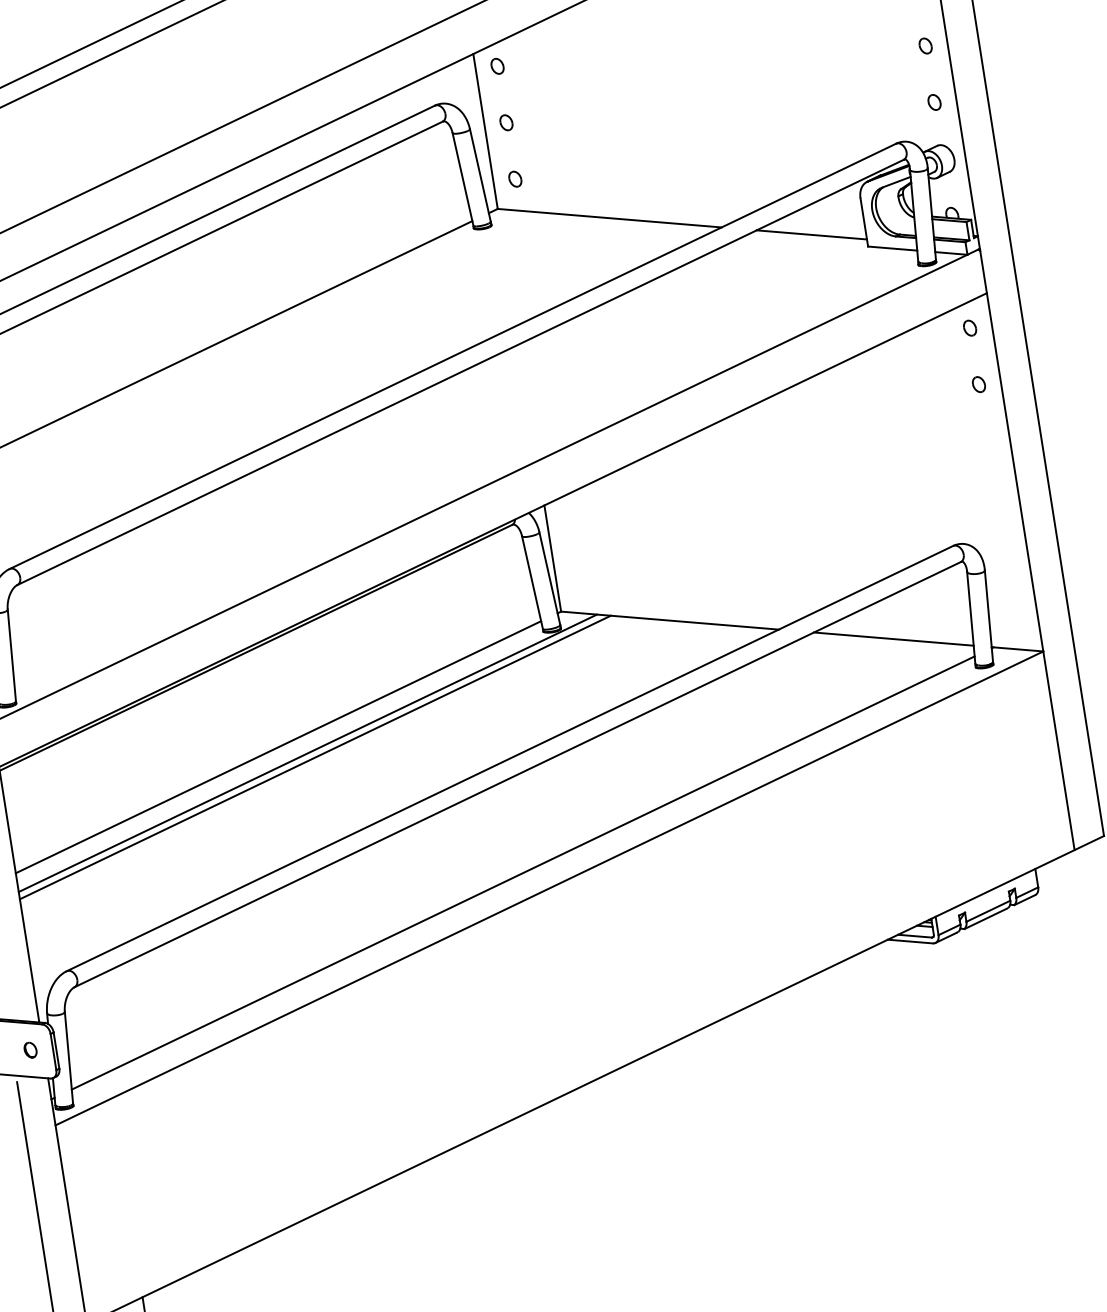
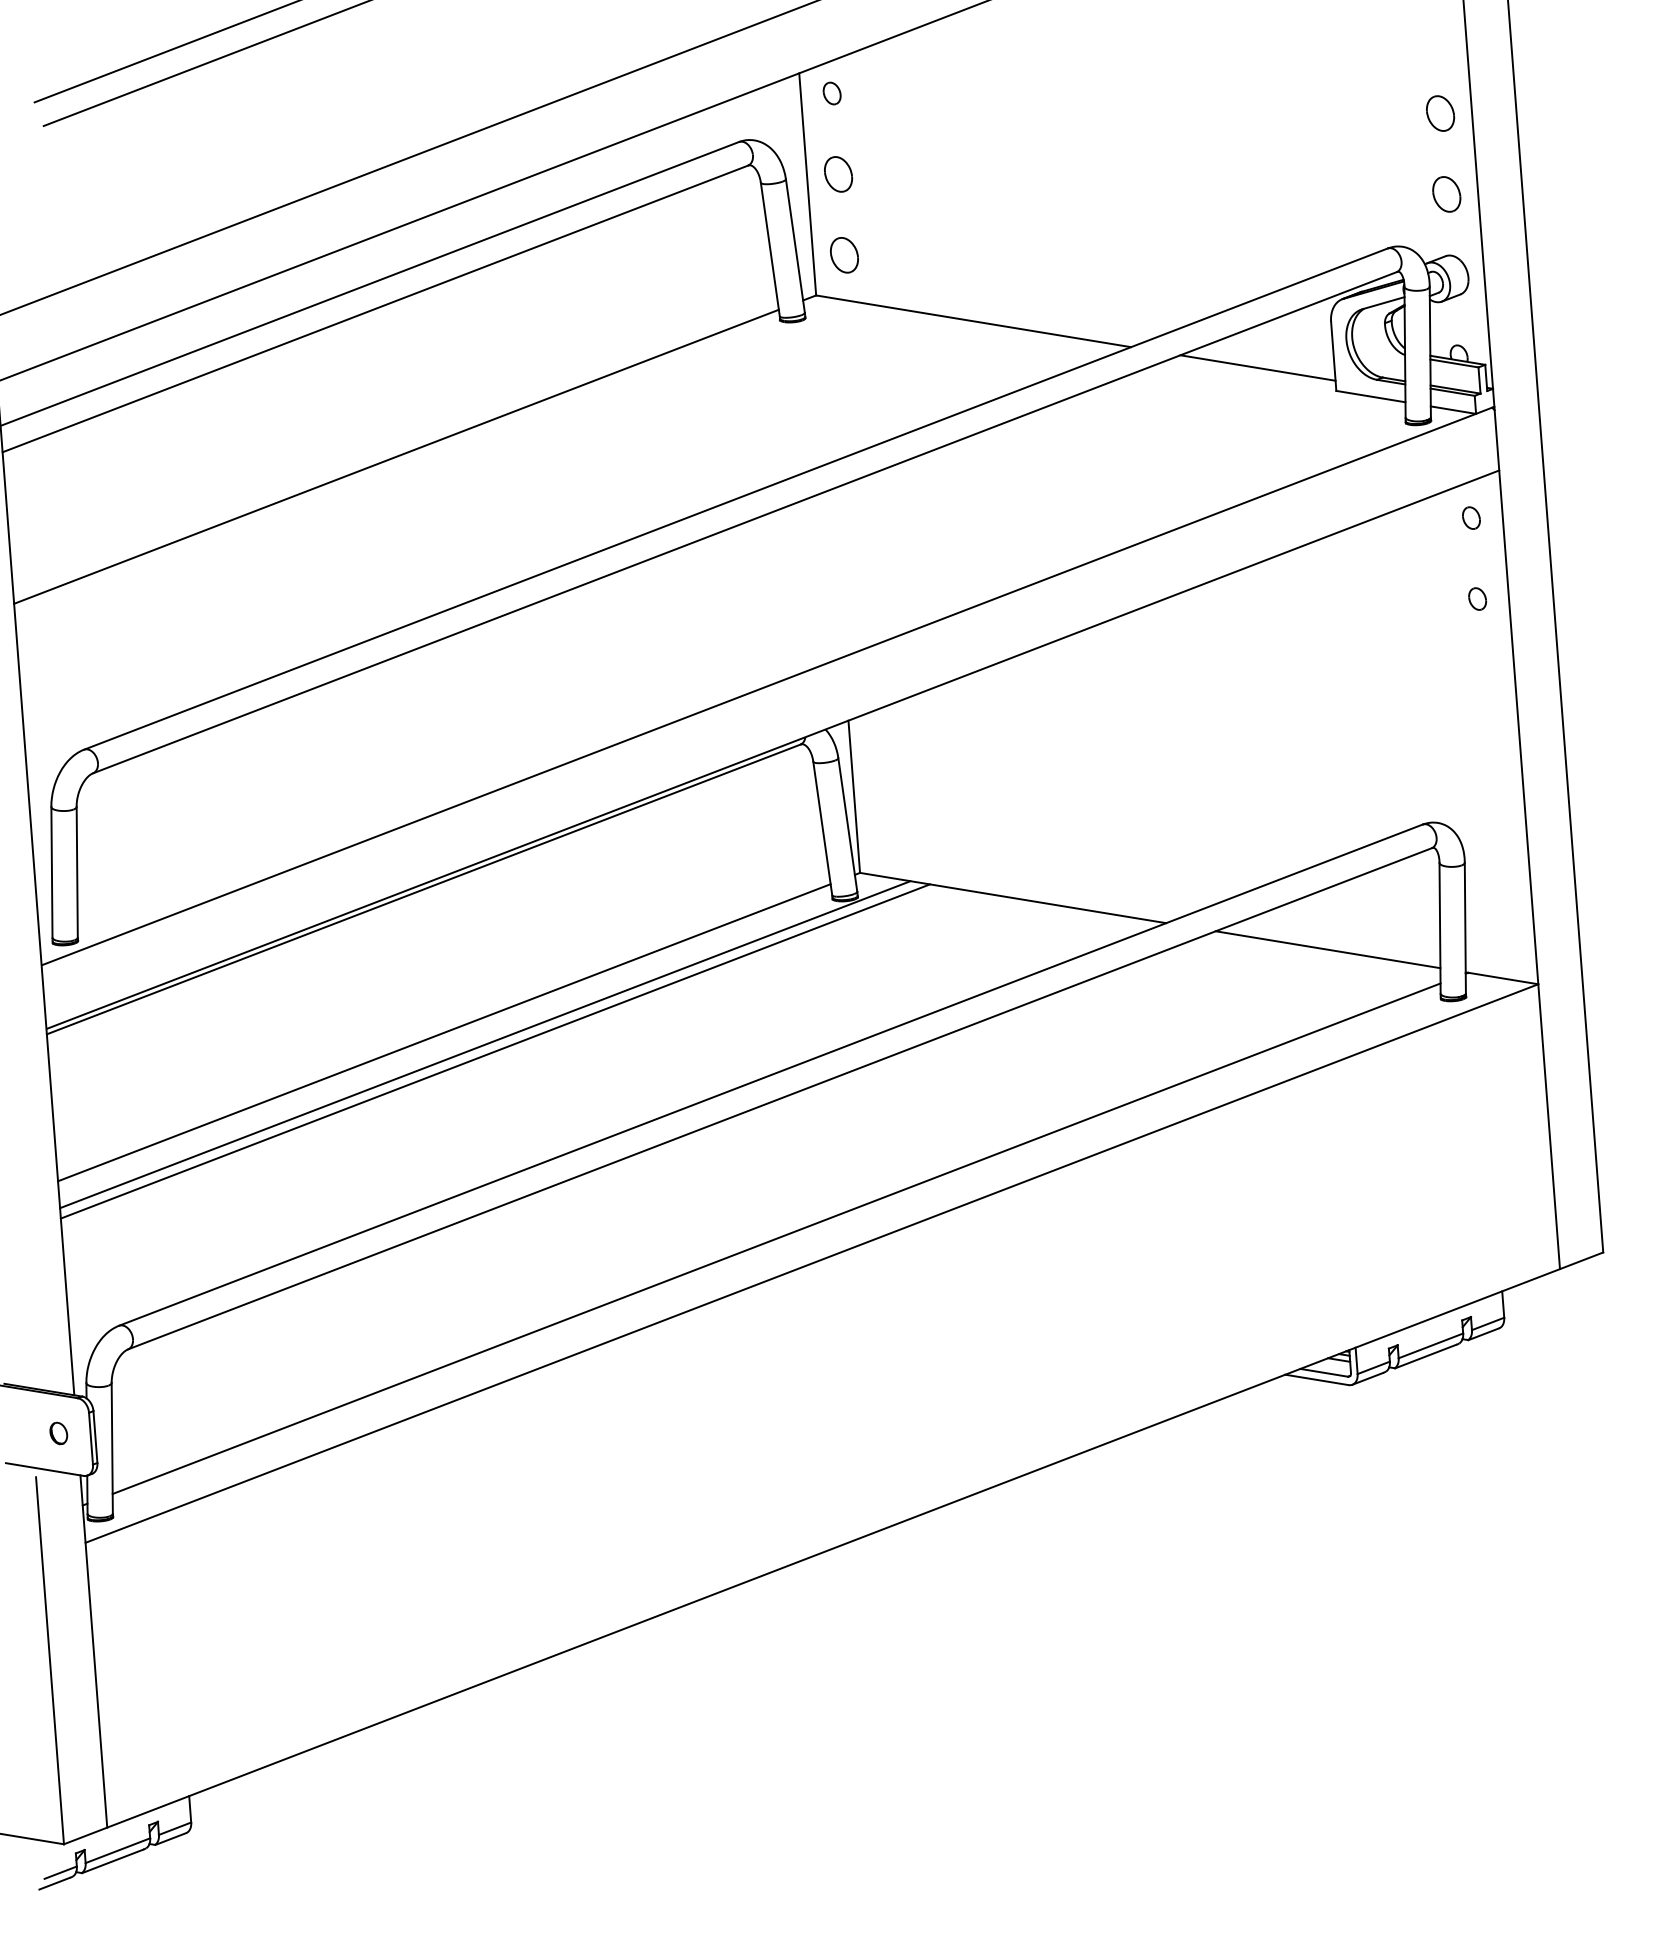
part: (925, 46) -> (1440, 113), size x1.6
part: (934, 102) -> (1446, 194), size x1.6
part: (505, 122) -> (837, 174), size x1.6
part: (515, 179) -> (844, 255), size x1.6

